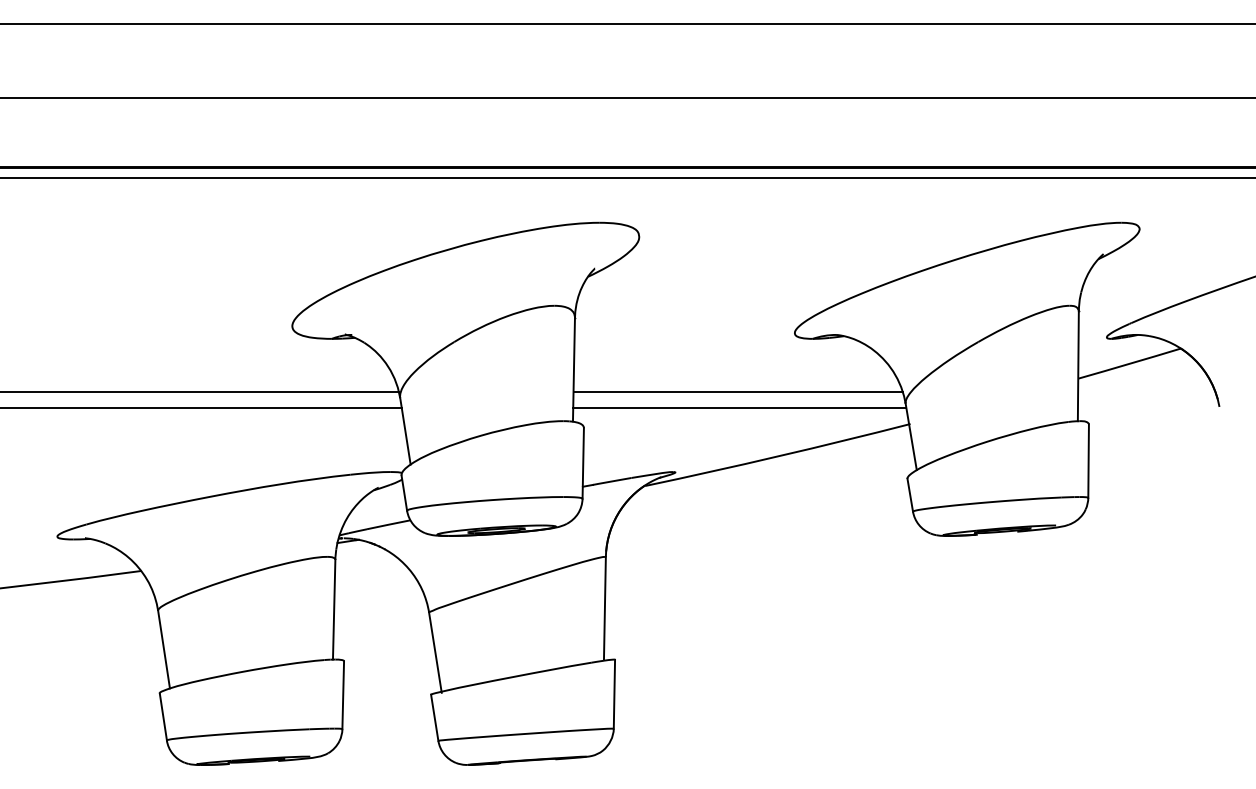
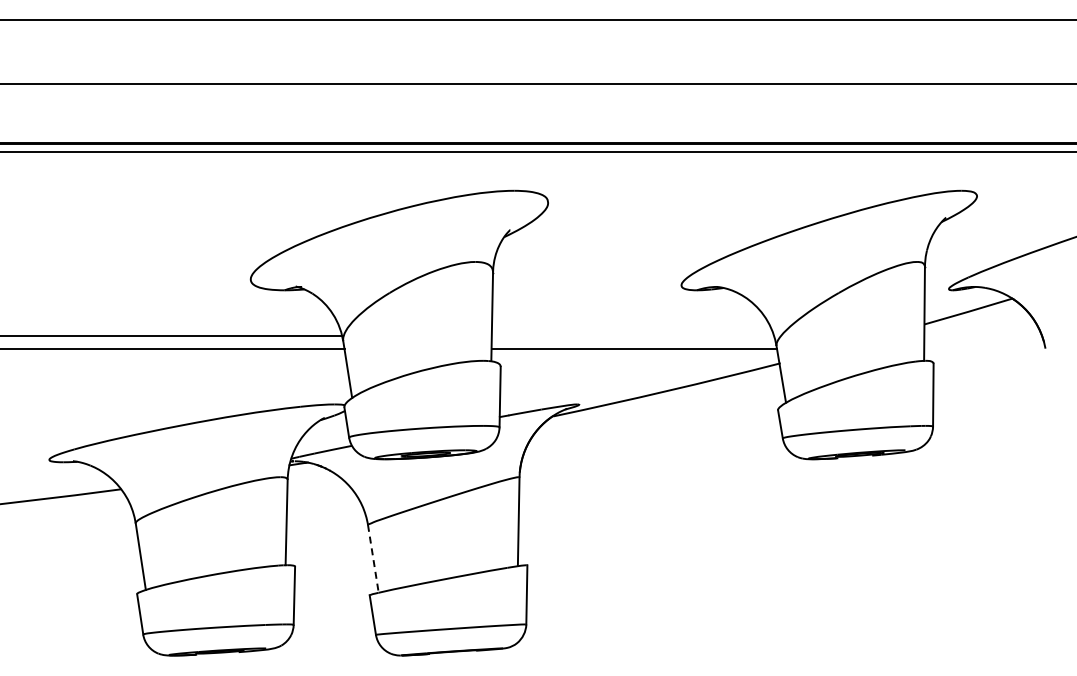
line: (737, 392) -> (632, 336), removed
line: (435, 652) -> (373, 559), solid -> dashed

